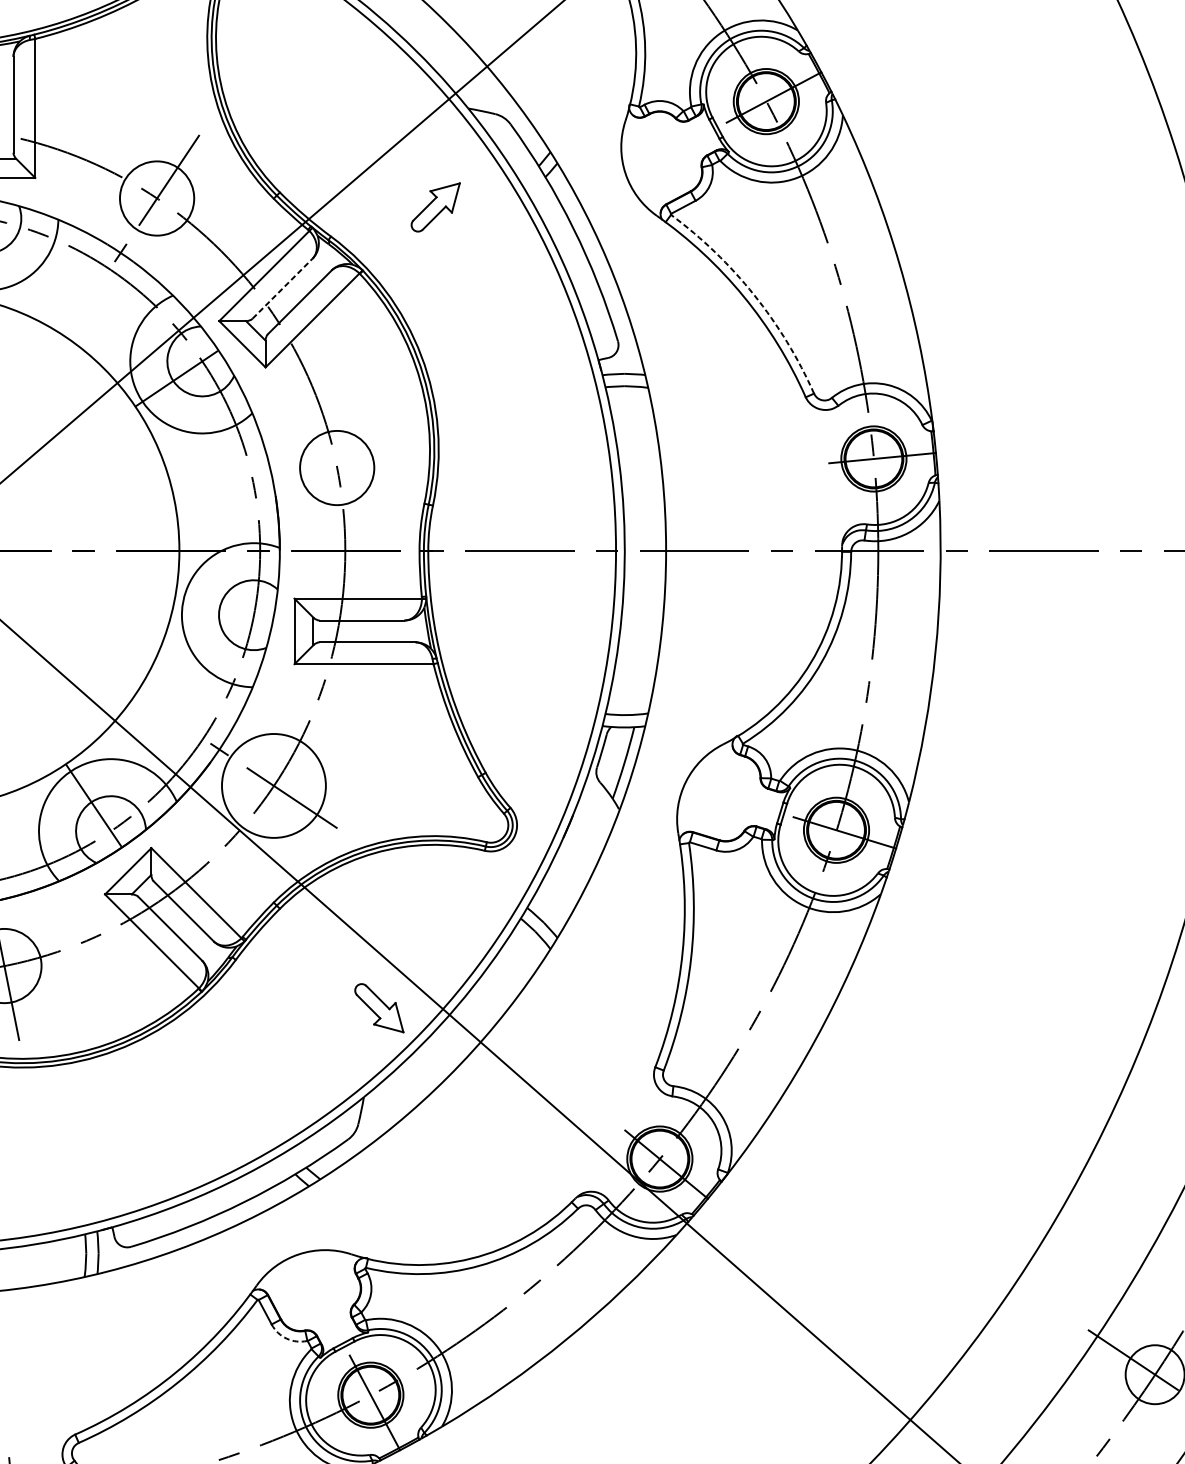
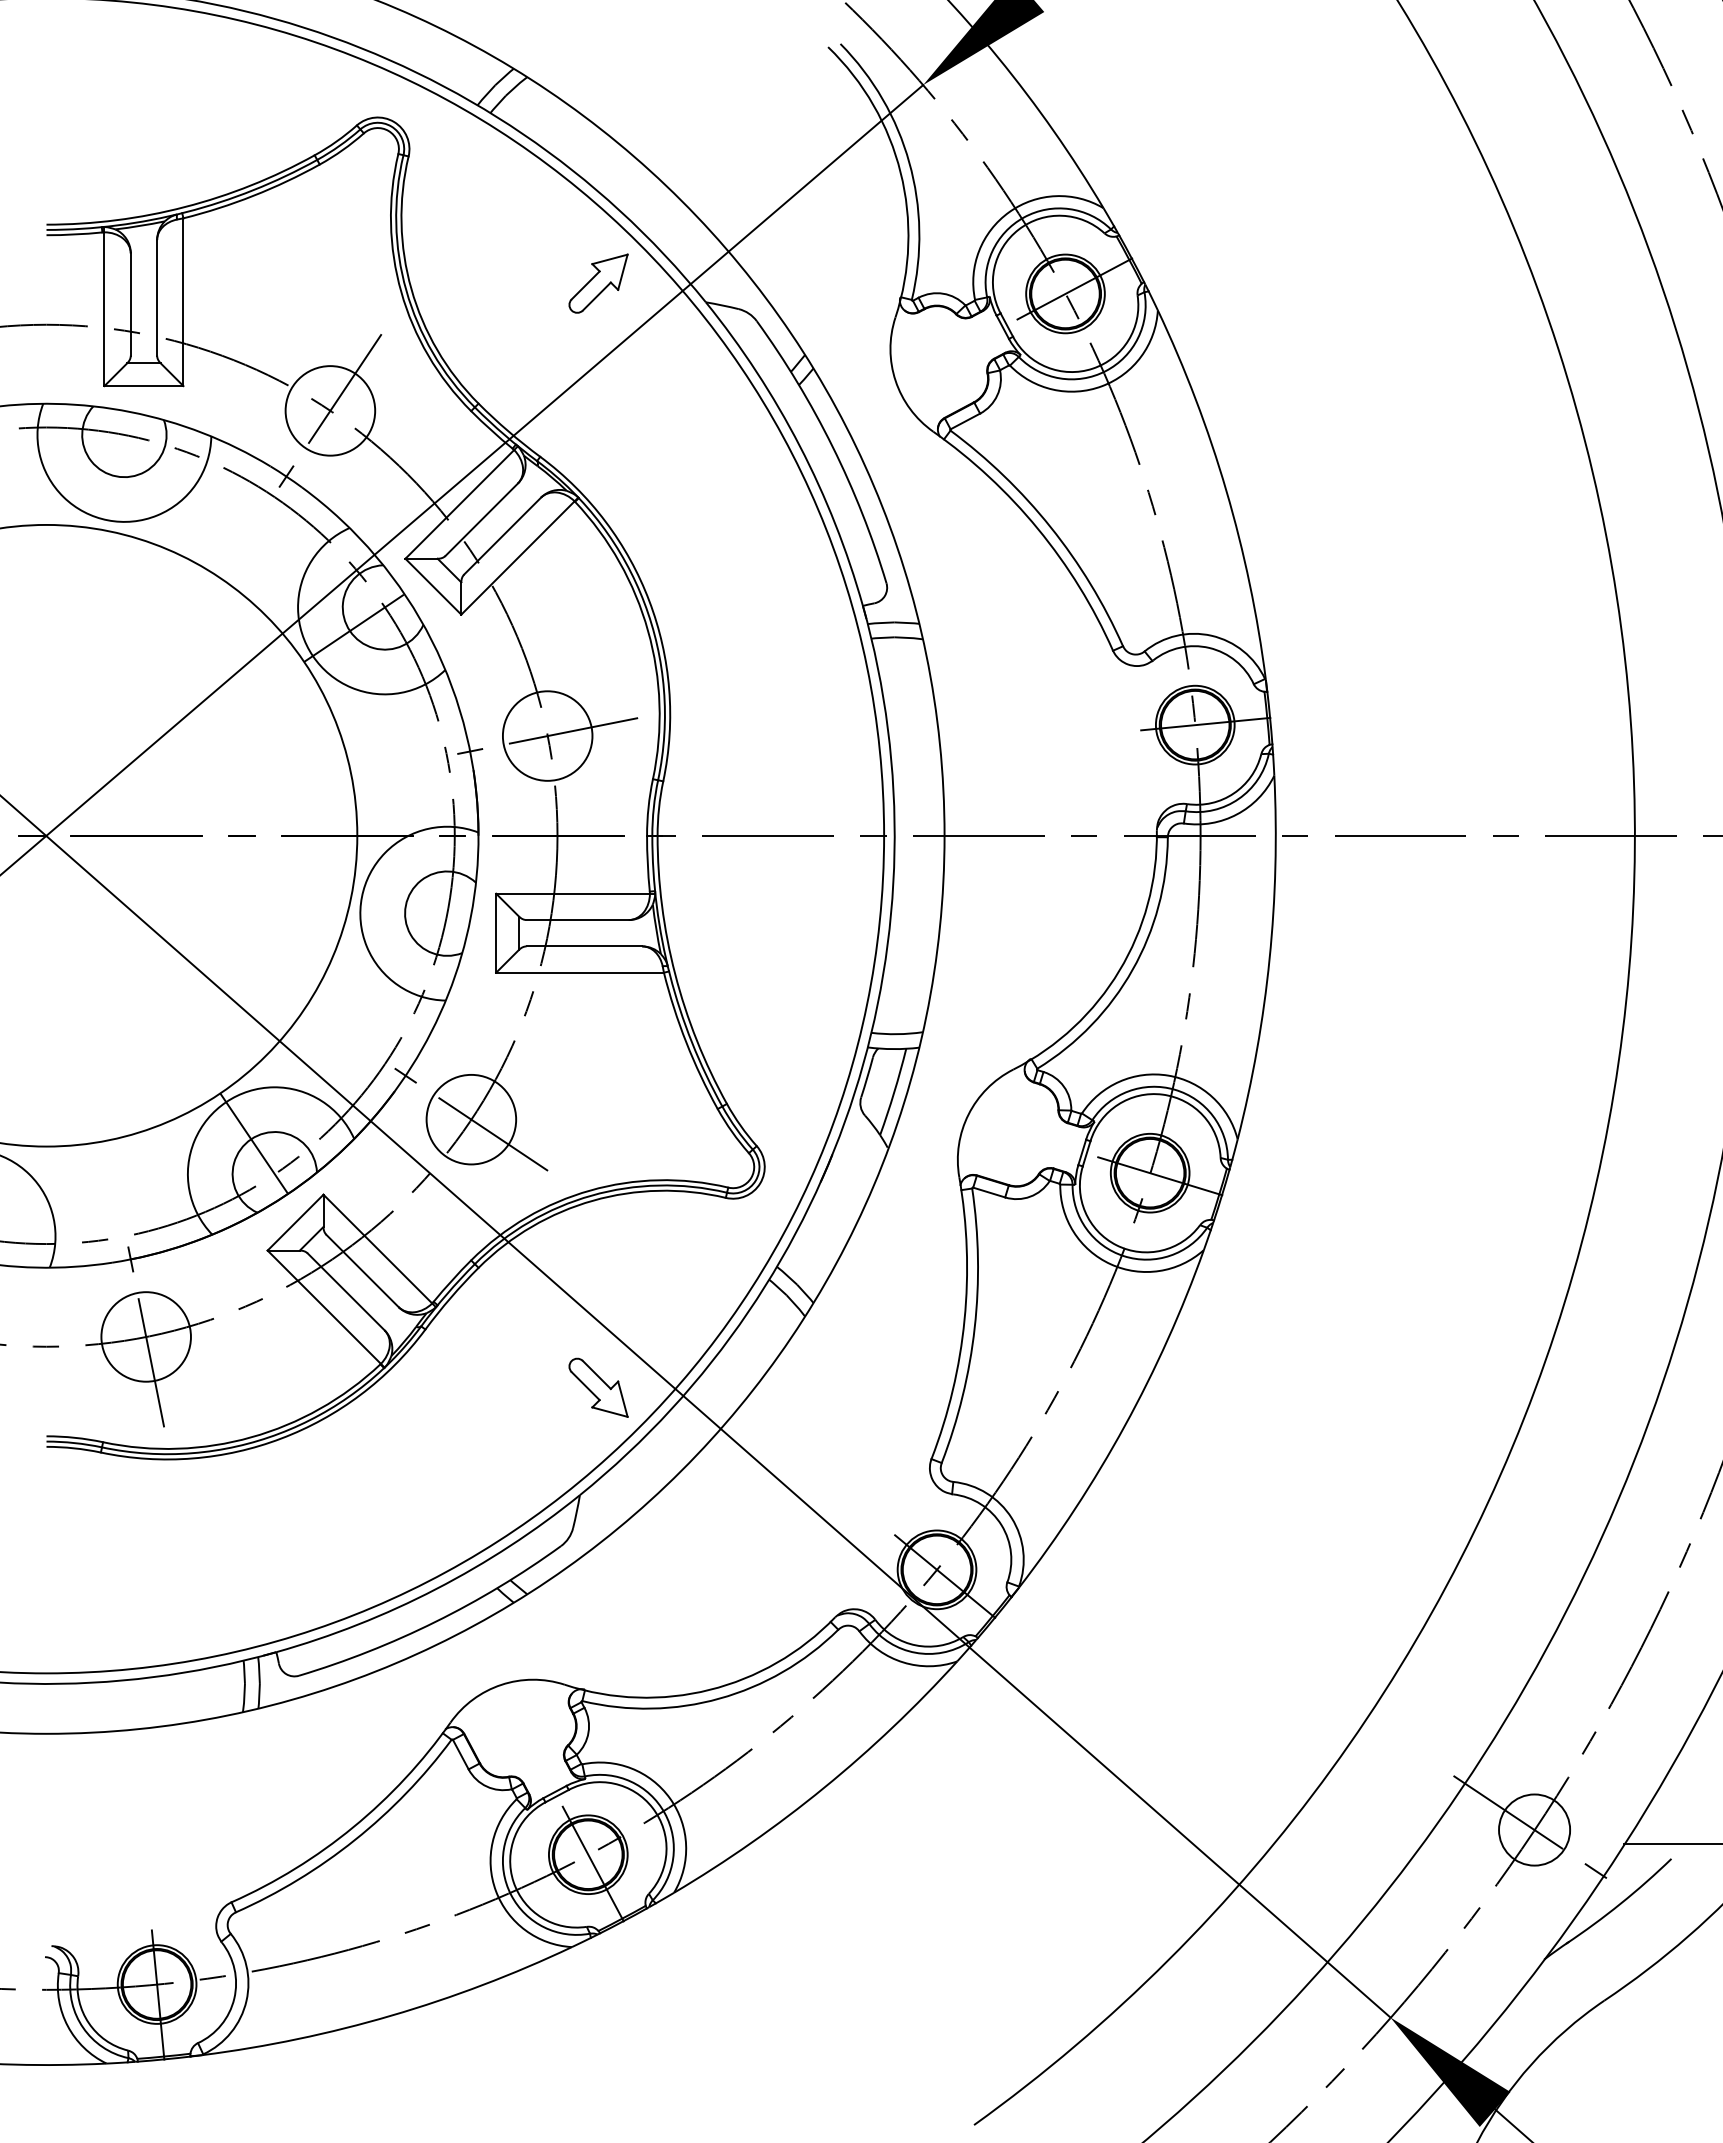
part: (435, 207) -> (598, 283), moved
line: (283, 288) -> (482, 519), dashed -> solid
arc: (753, 295) -> (1050, 527), dashed -> solid
line: (337, 468) -> (547, 736), added
circle: (274, 785) -> (471, 1119), size x0.71
arc: (286, 1338) -> (486, 1786), dashed -> solid

